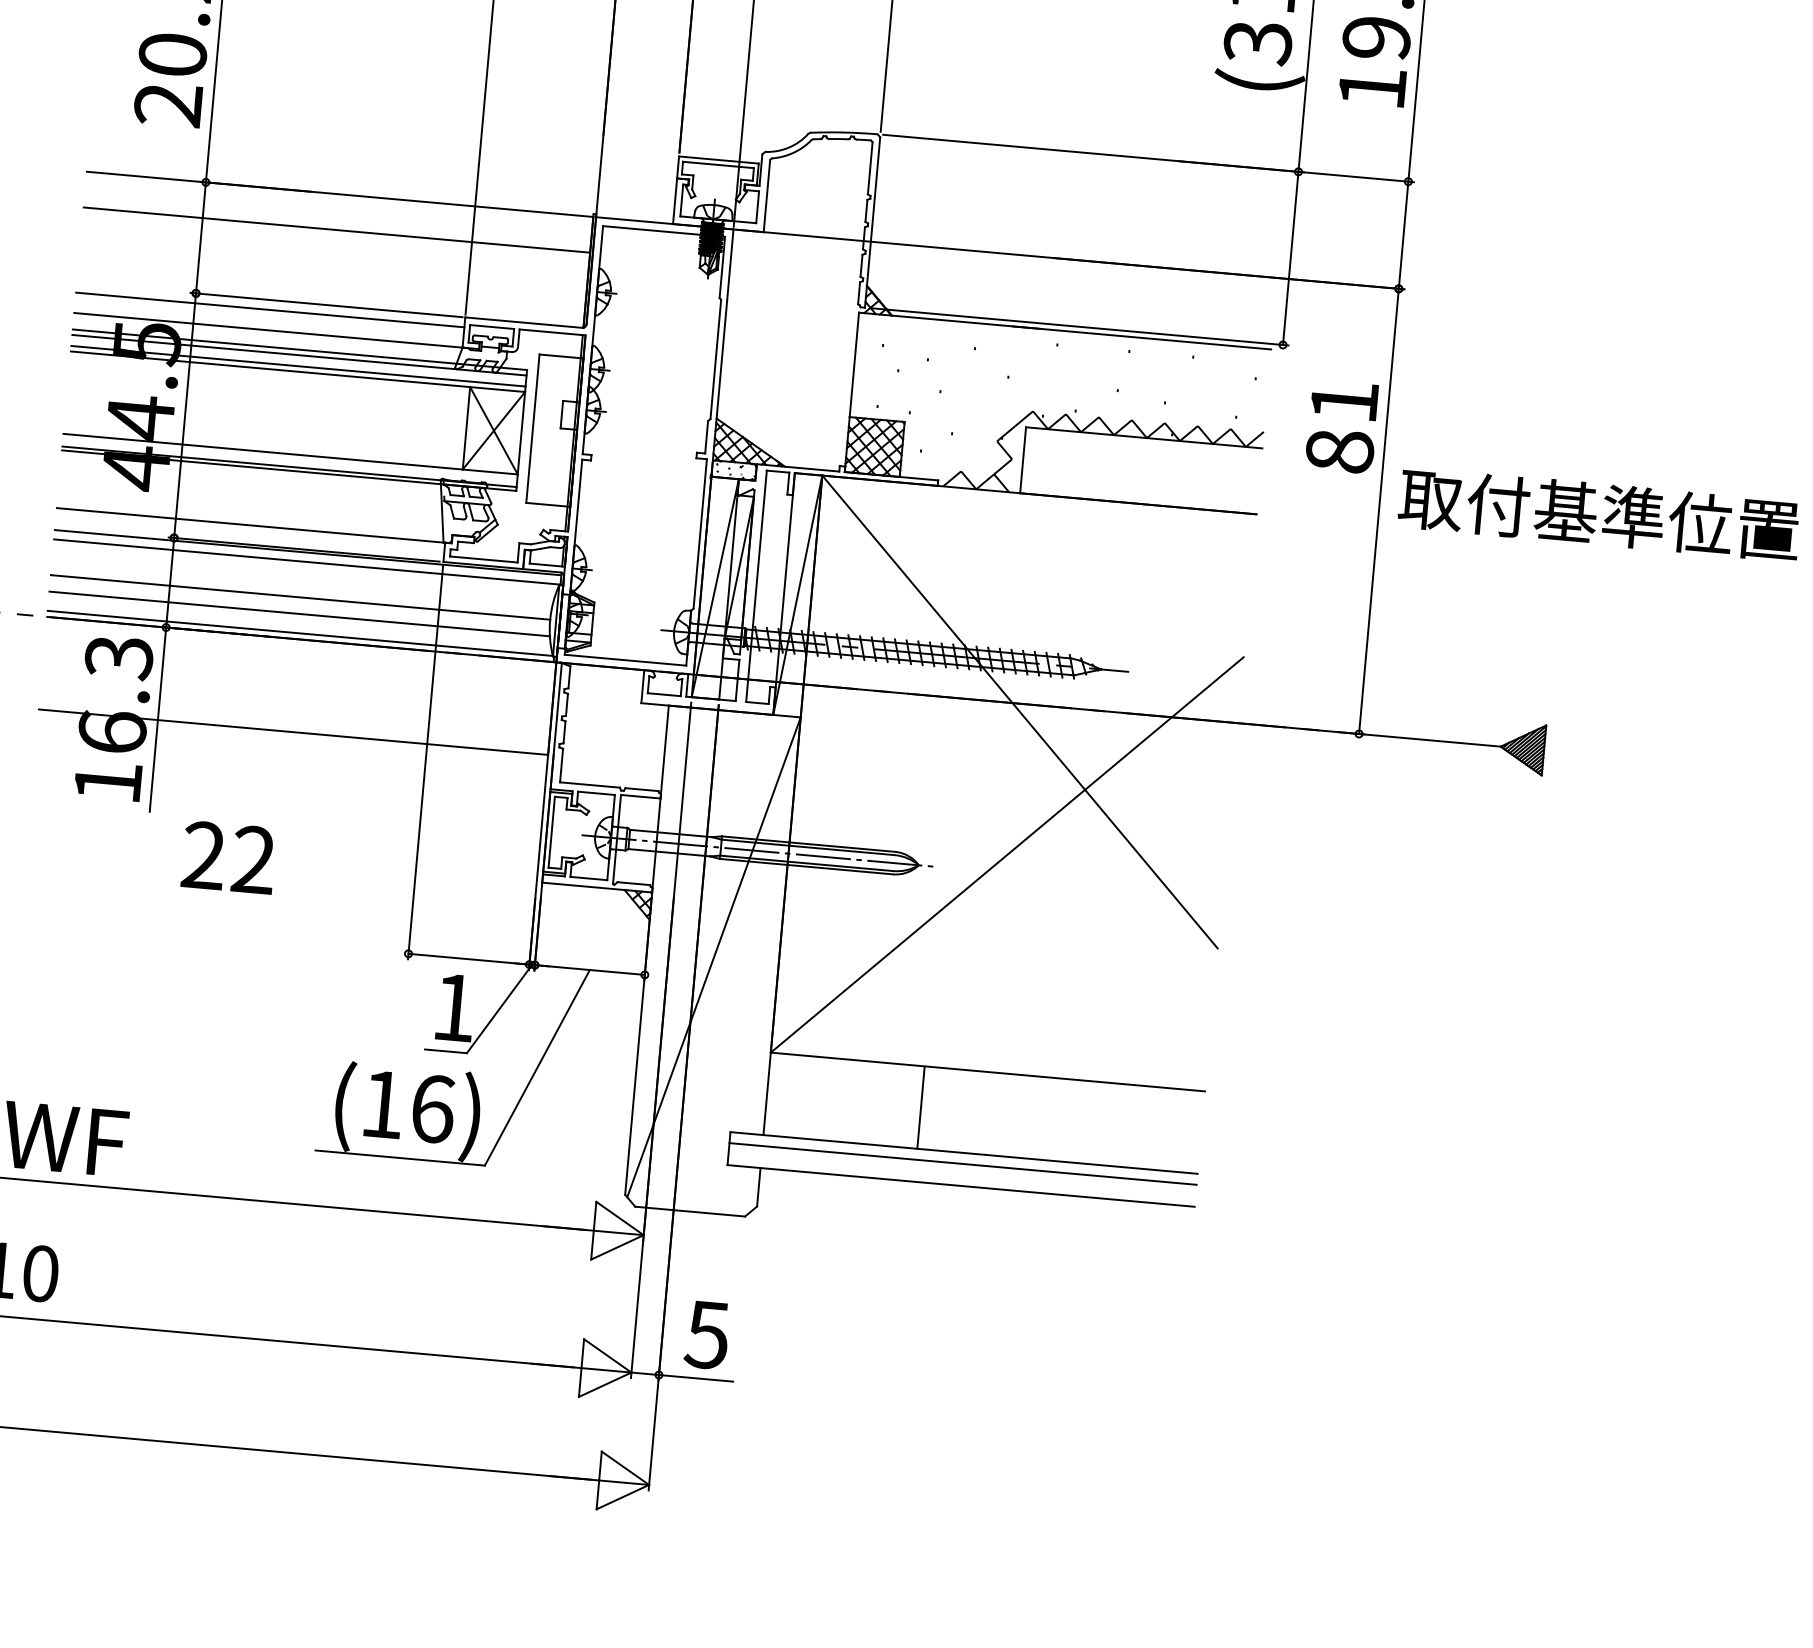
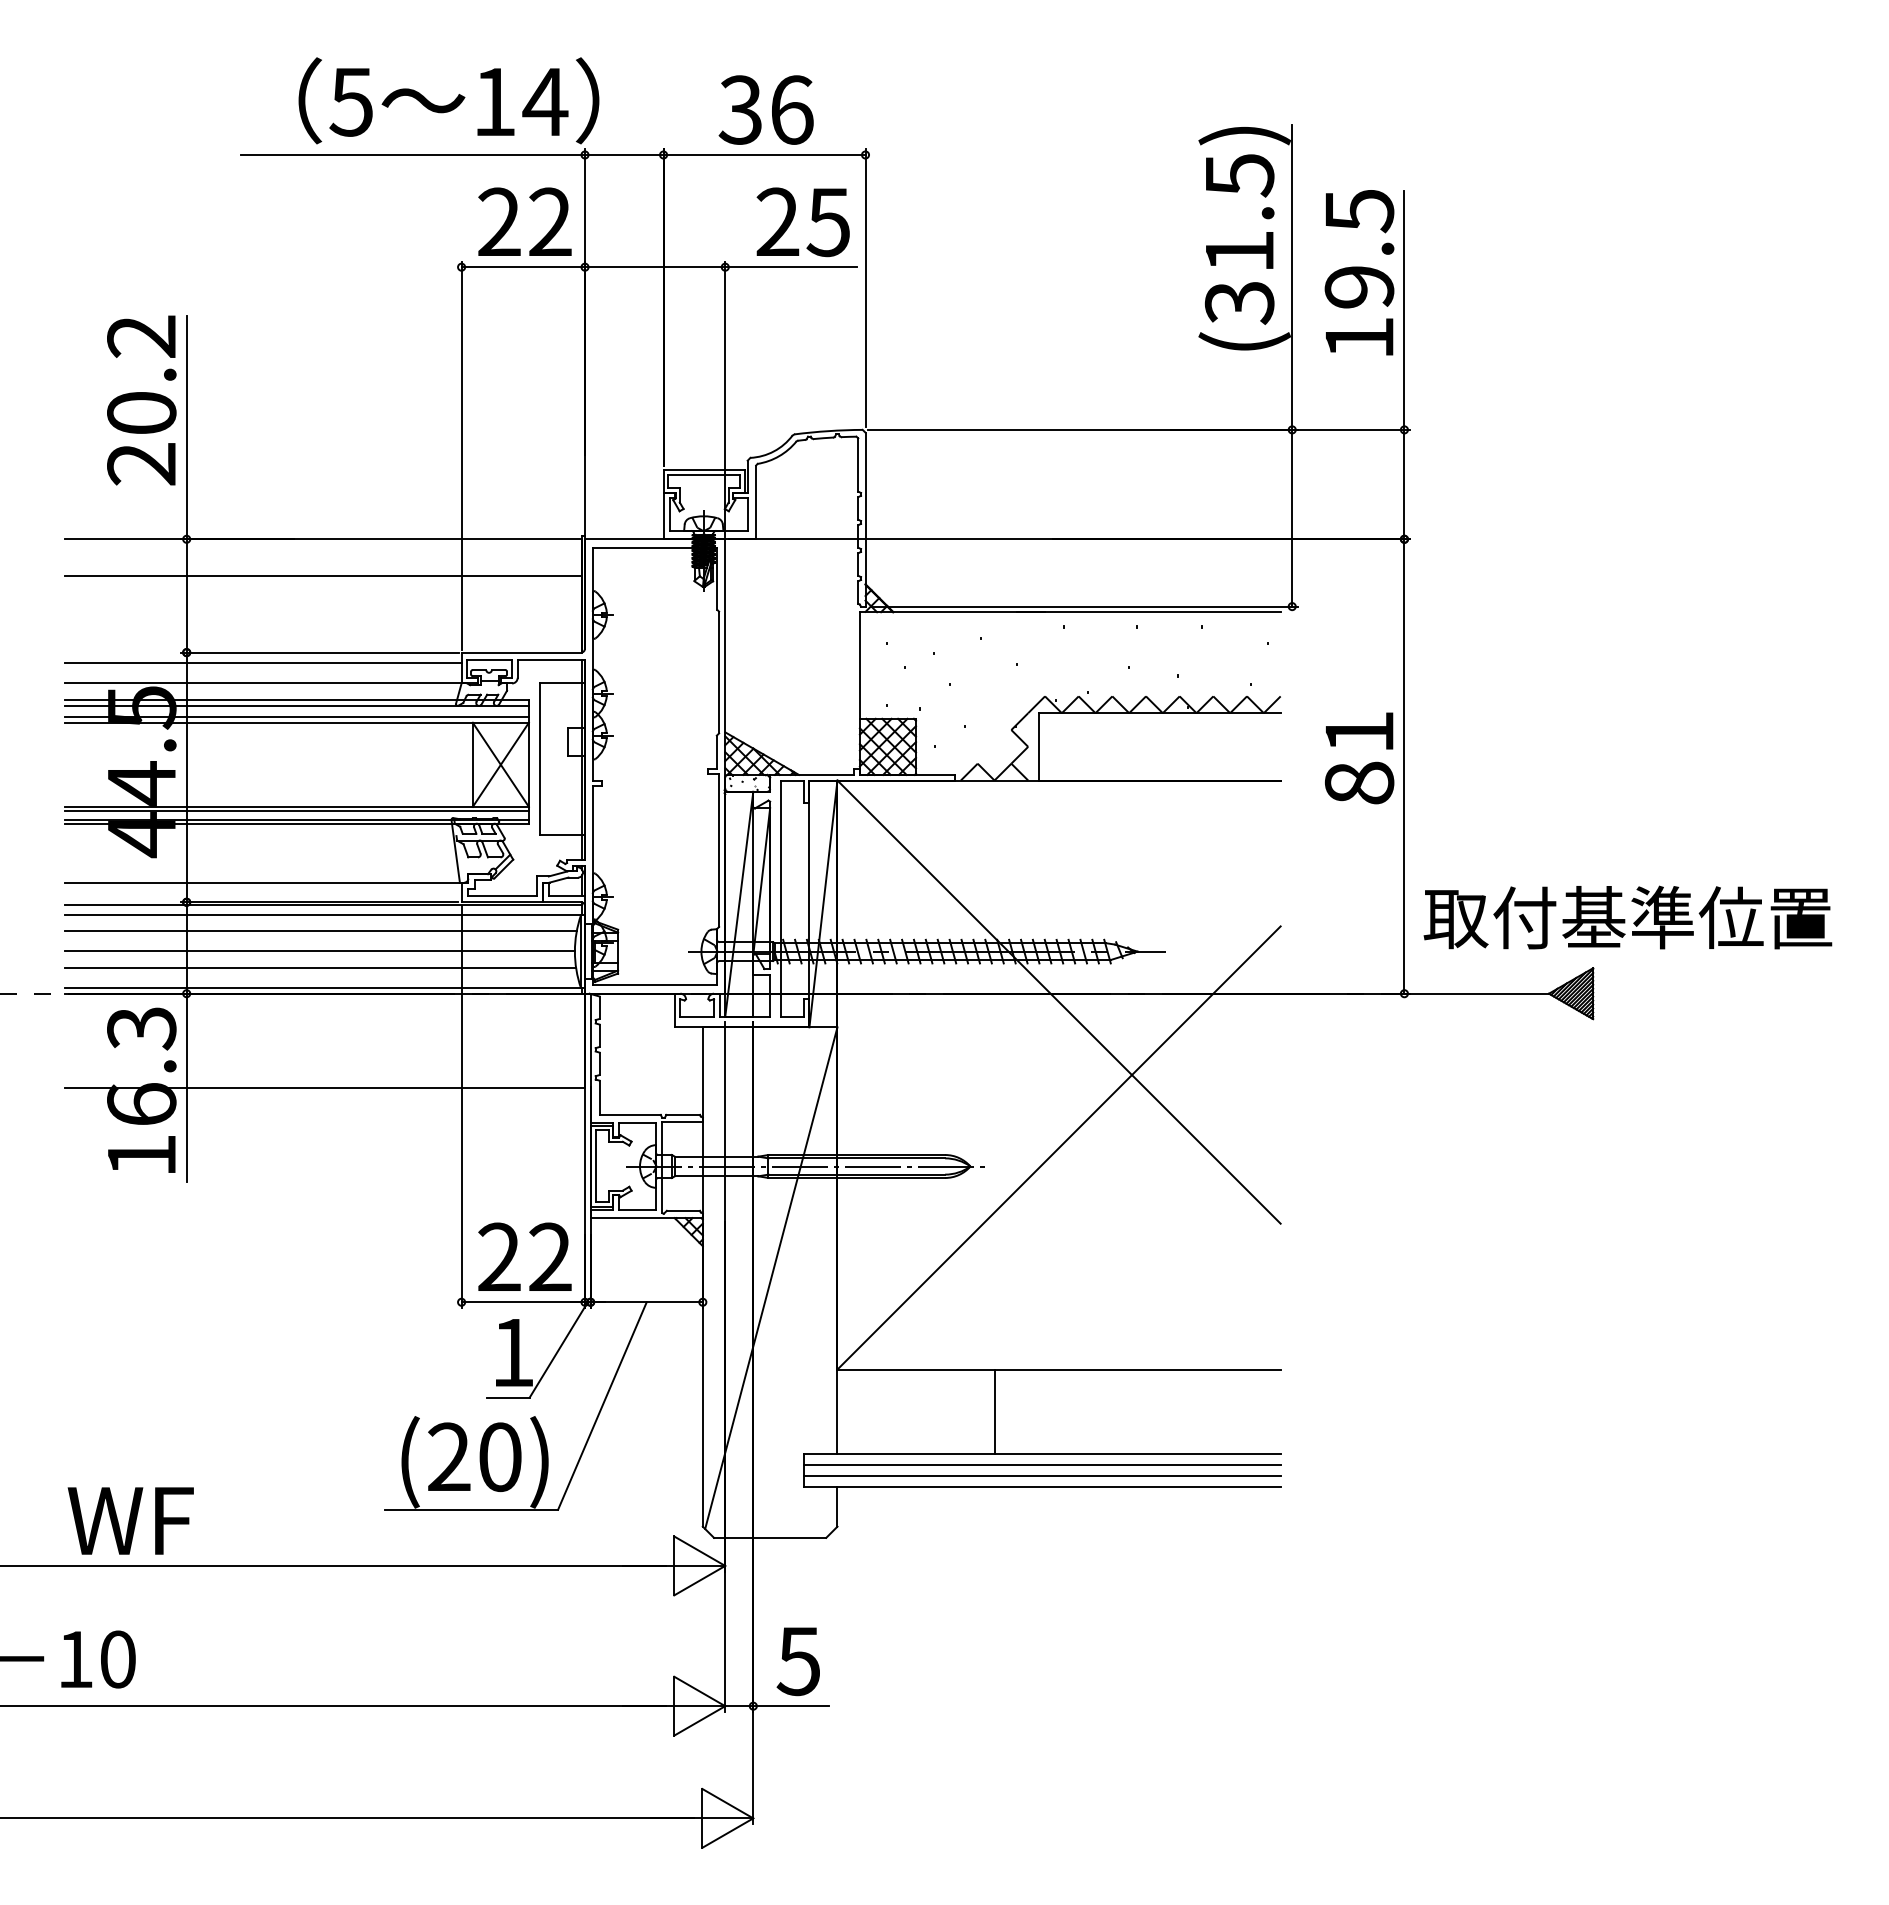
text: (1342, 427) -> (1359, 758), moved
line: (289, 457) -> (296, 810), added
text: (1598, 514) -> (1627, 917), moved
line: (302, 578) -> (320, 931), added
text: (228, 857) -> (524, 1256), moved
text: (408, 1107) -> (475, 1457), (16) -> (20)
line: (961, 1175) -> (1041, 1476), added

